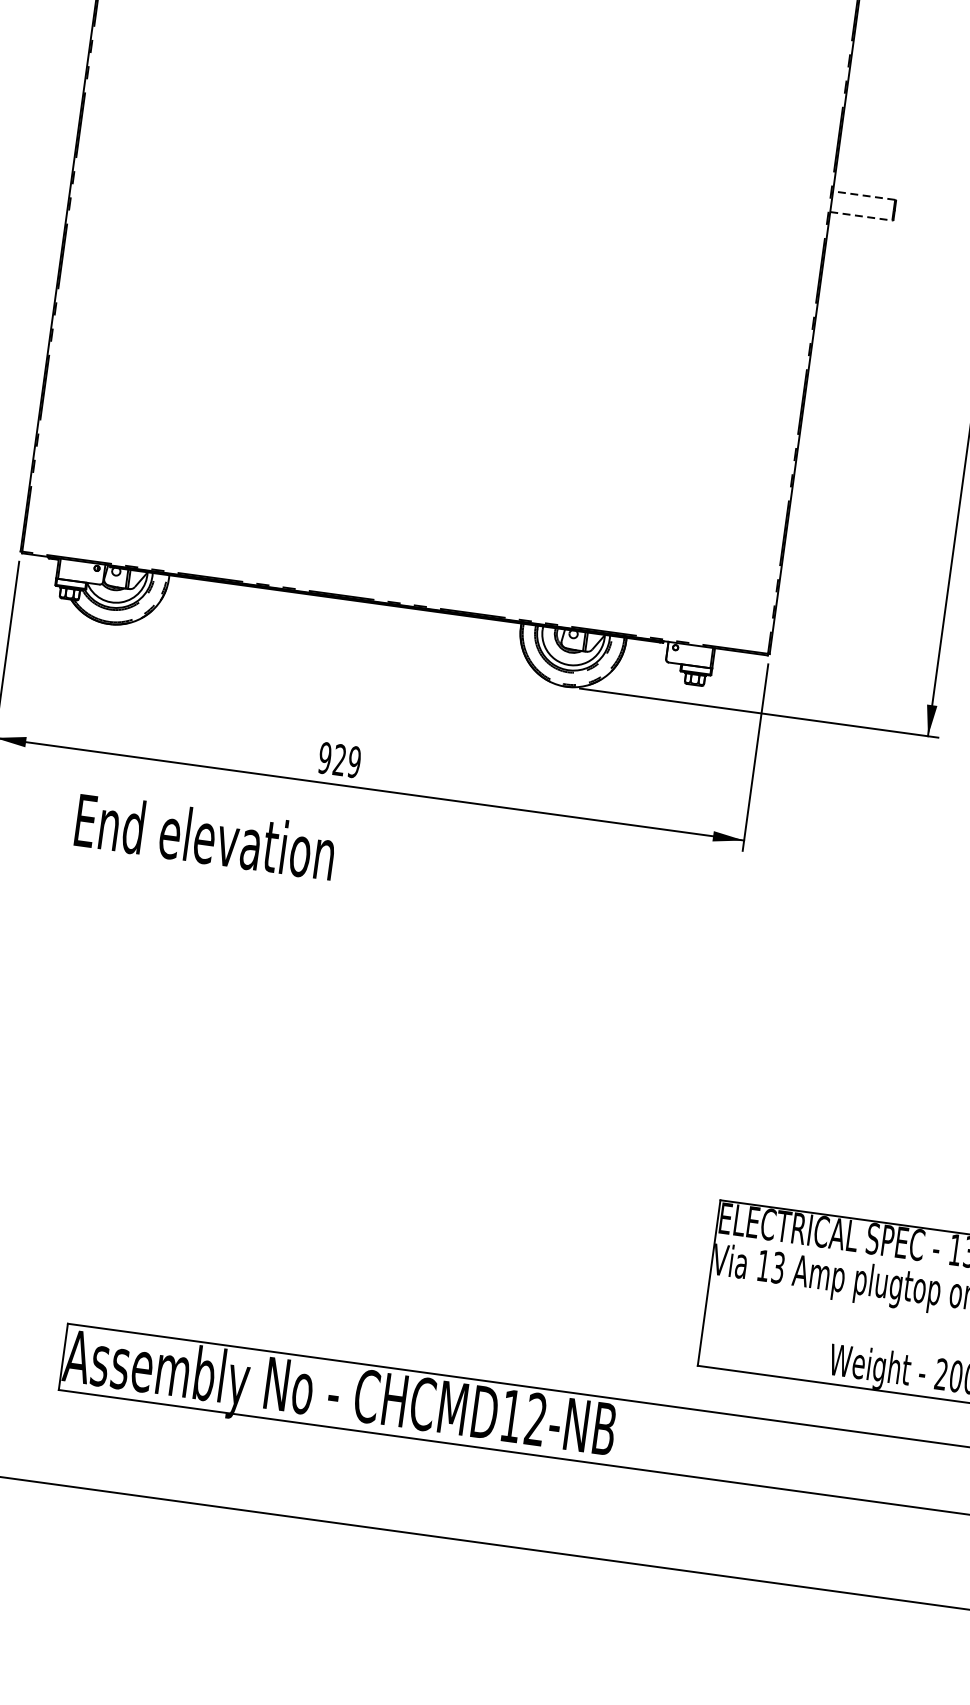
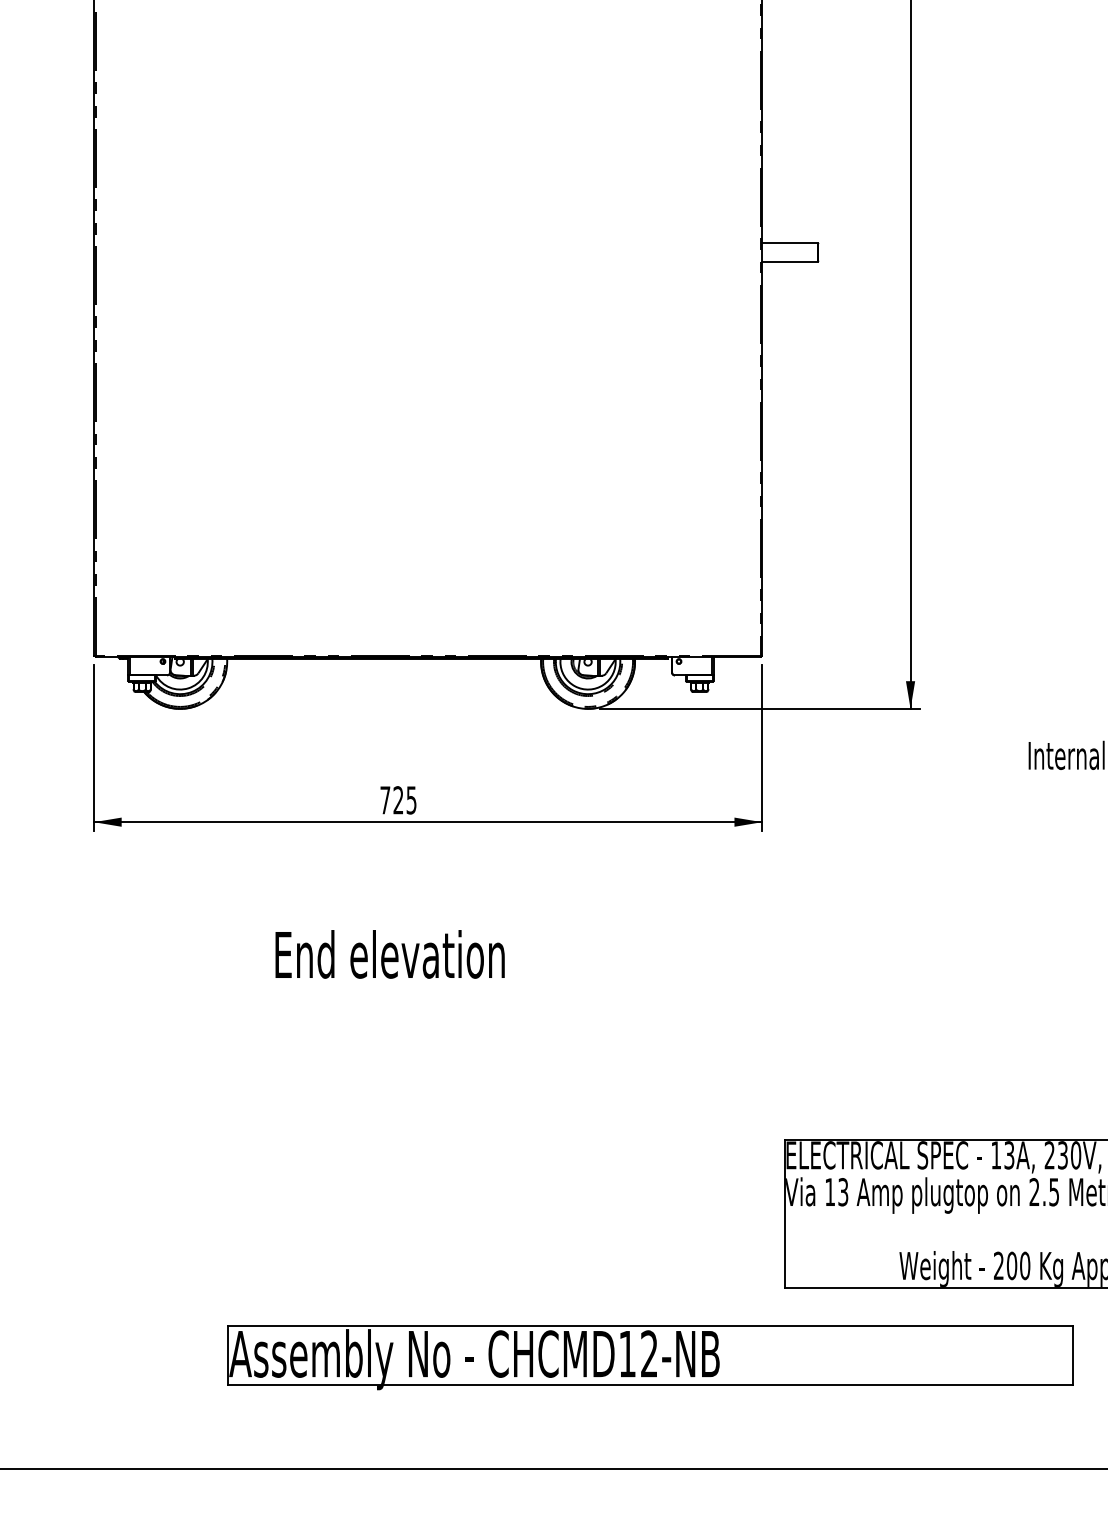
line: (863, 195) -> (789, 243), dashed -> solid
line: (860, 216) -> (789, 261), dashed -> solid
text: (339, 760) -> (398, 800), 929 -> 725
text: (204, 836) -> (389, 954), moved

